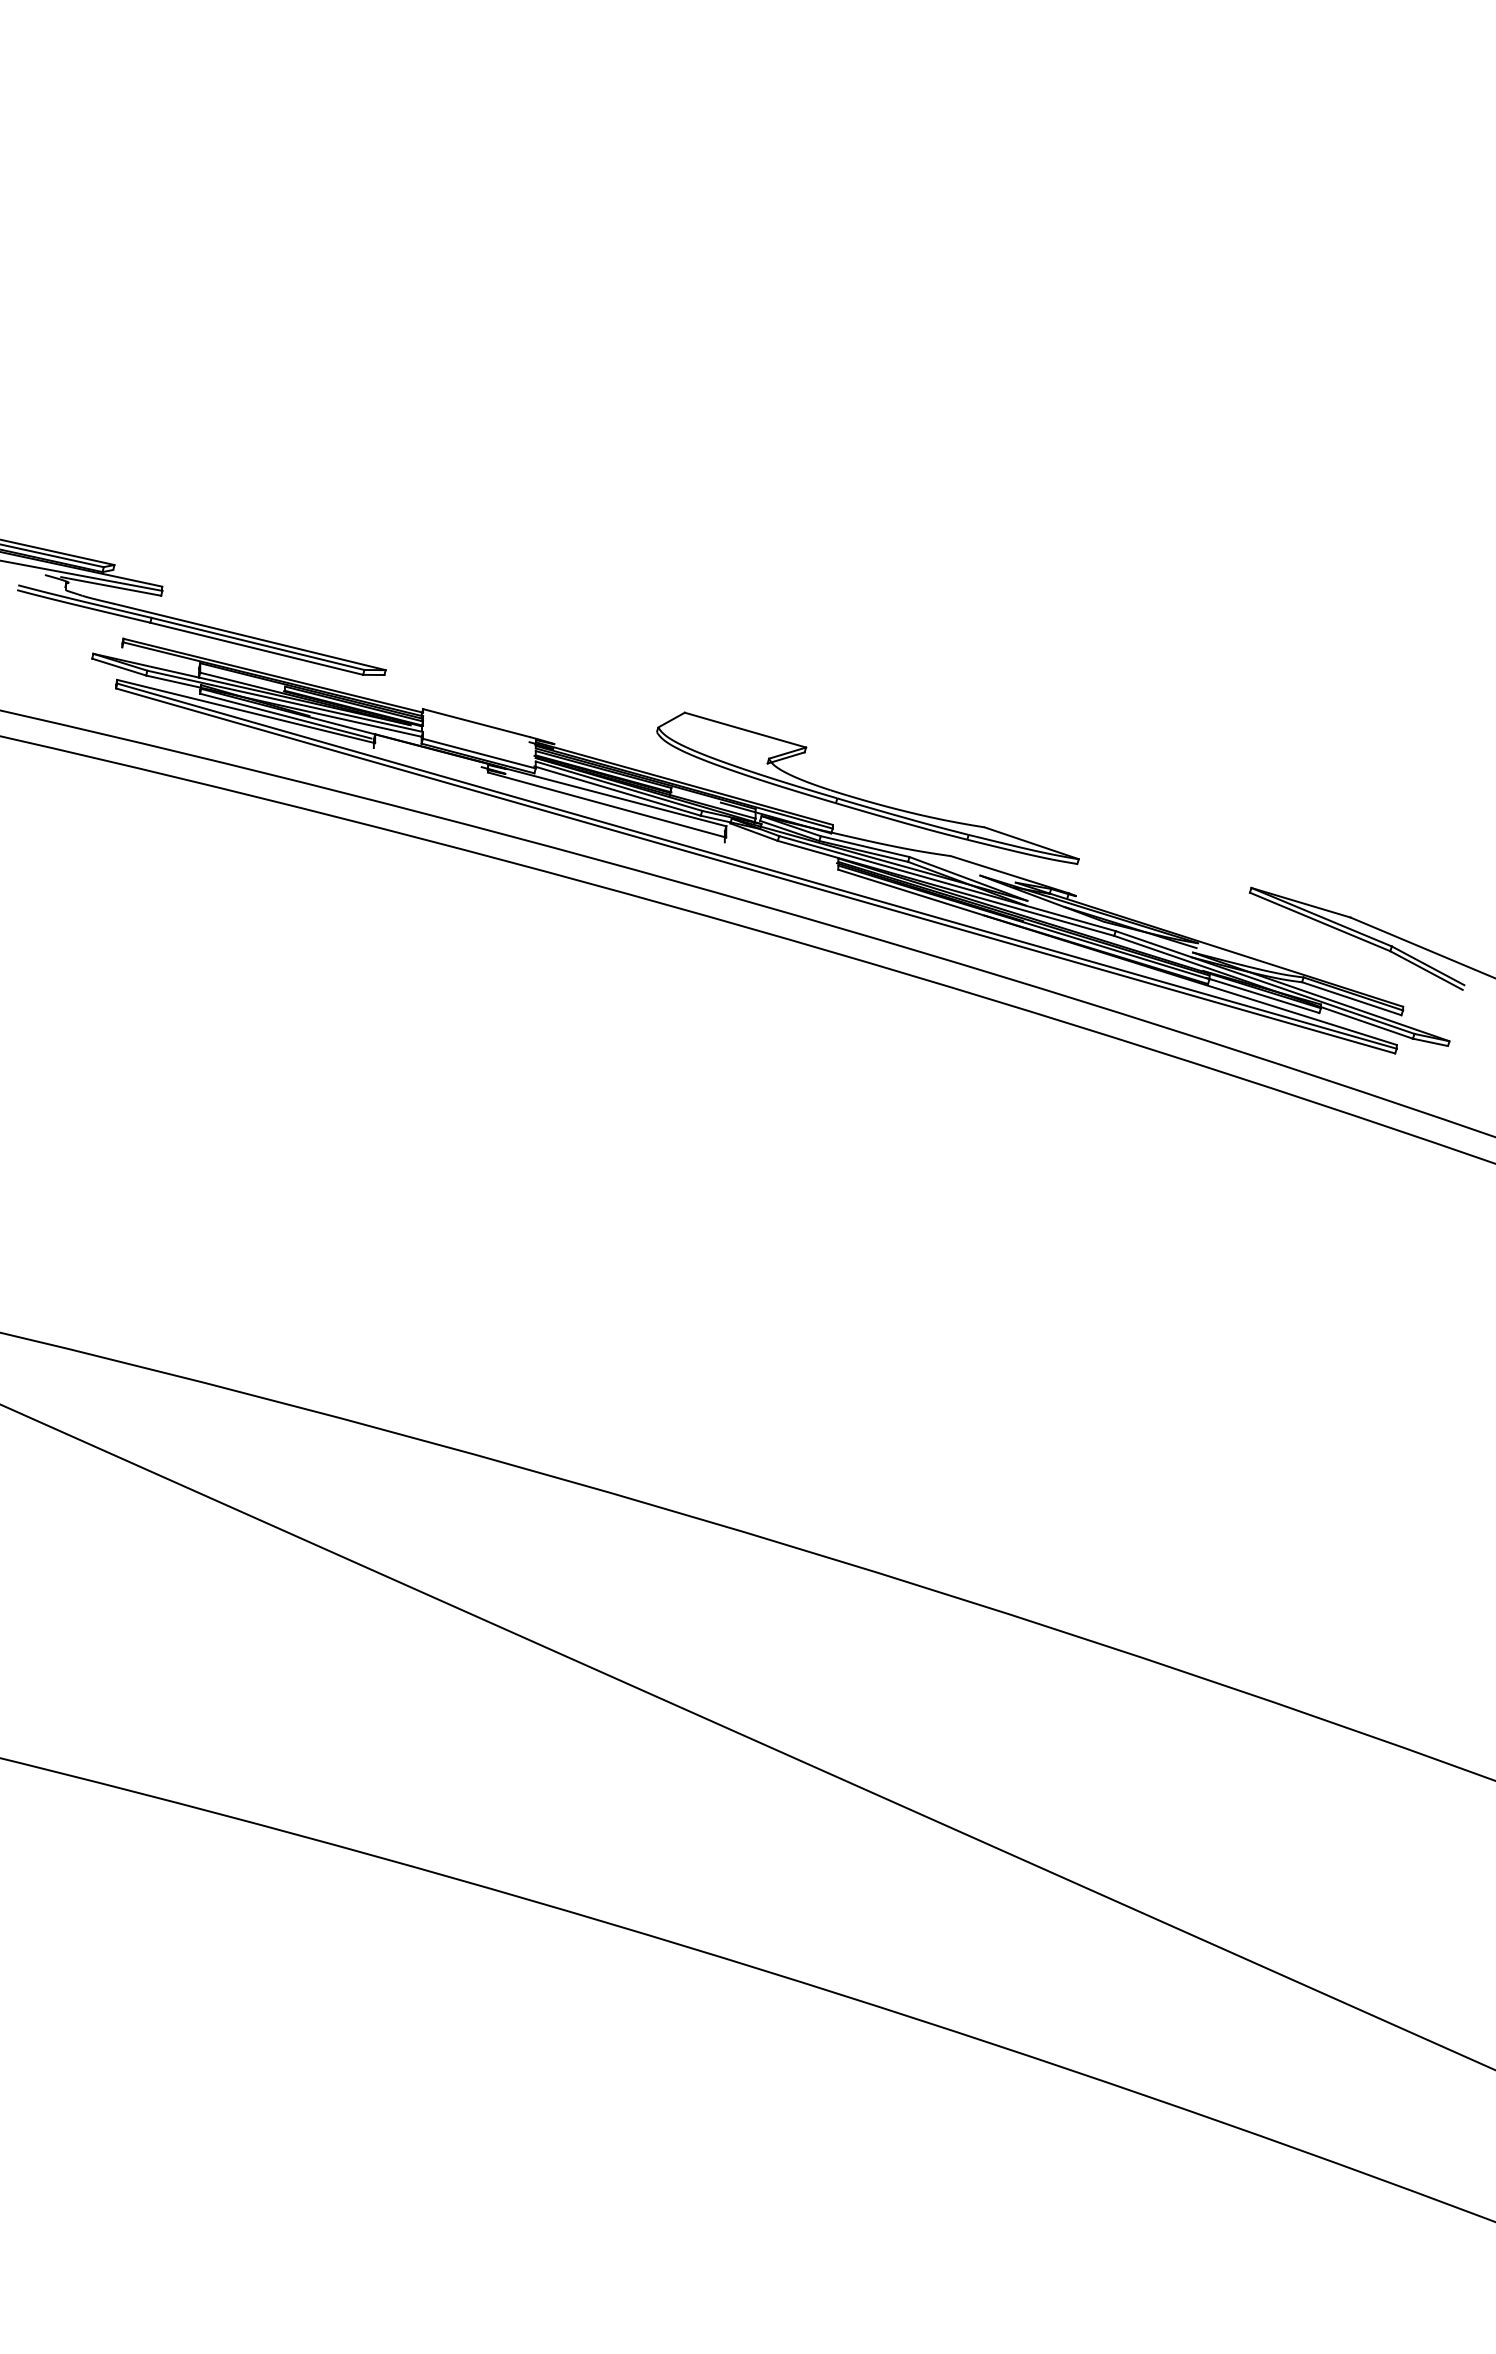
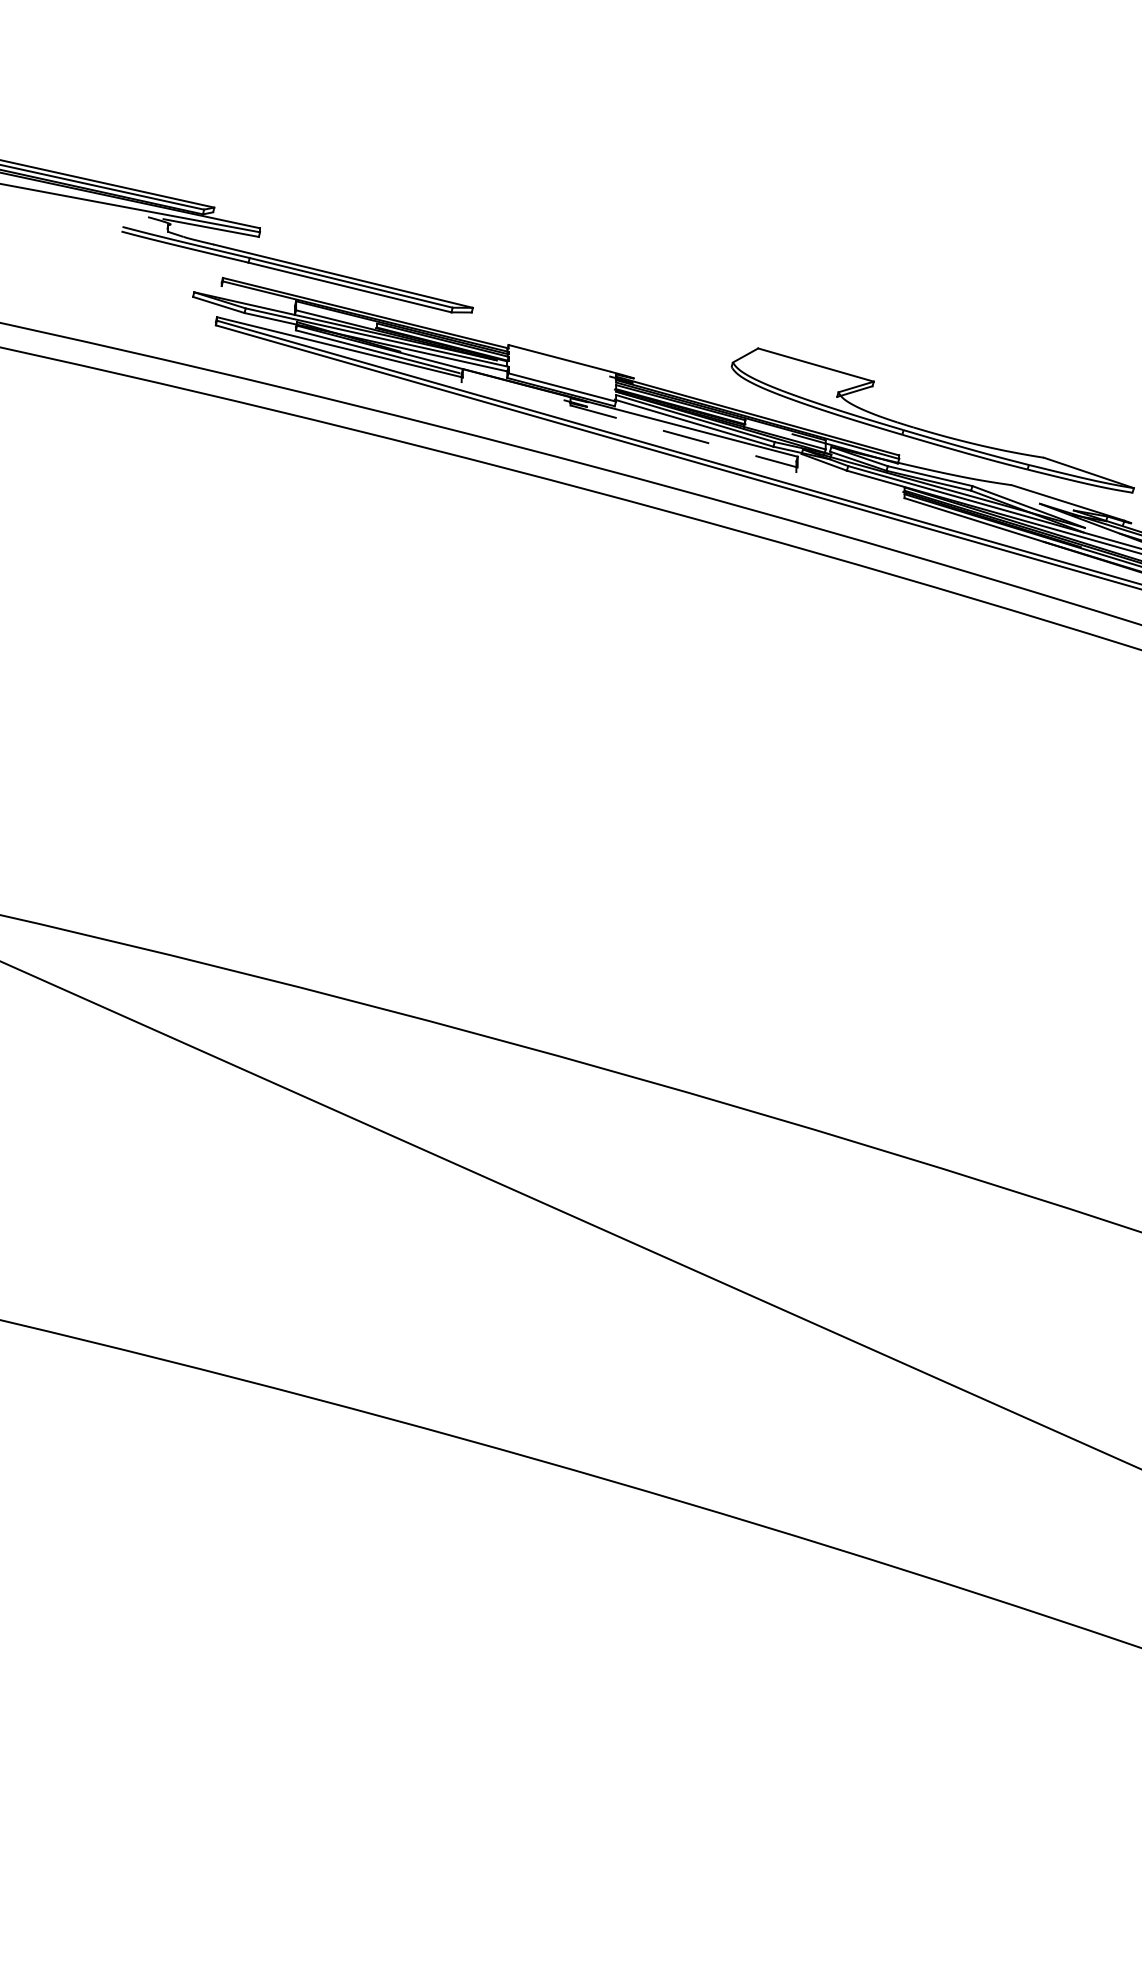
line: (607, 805) -> (684, 436), solid -> dashed

